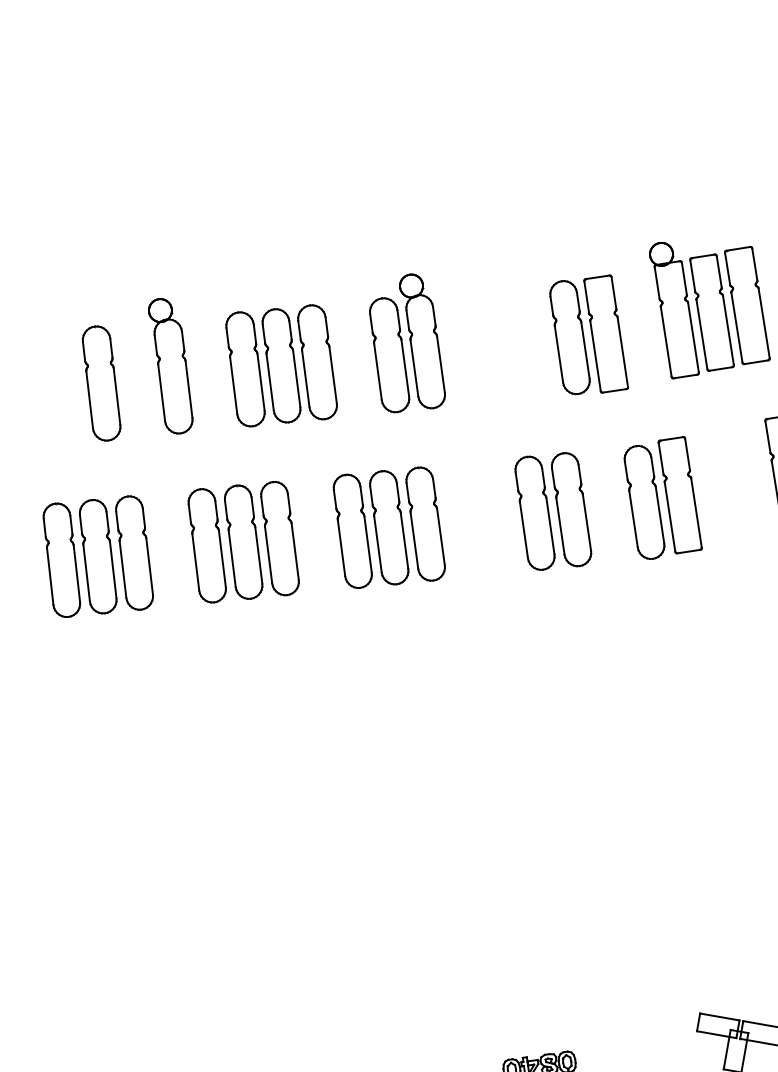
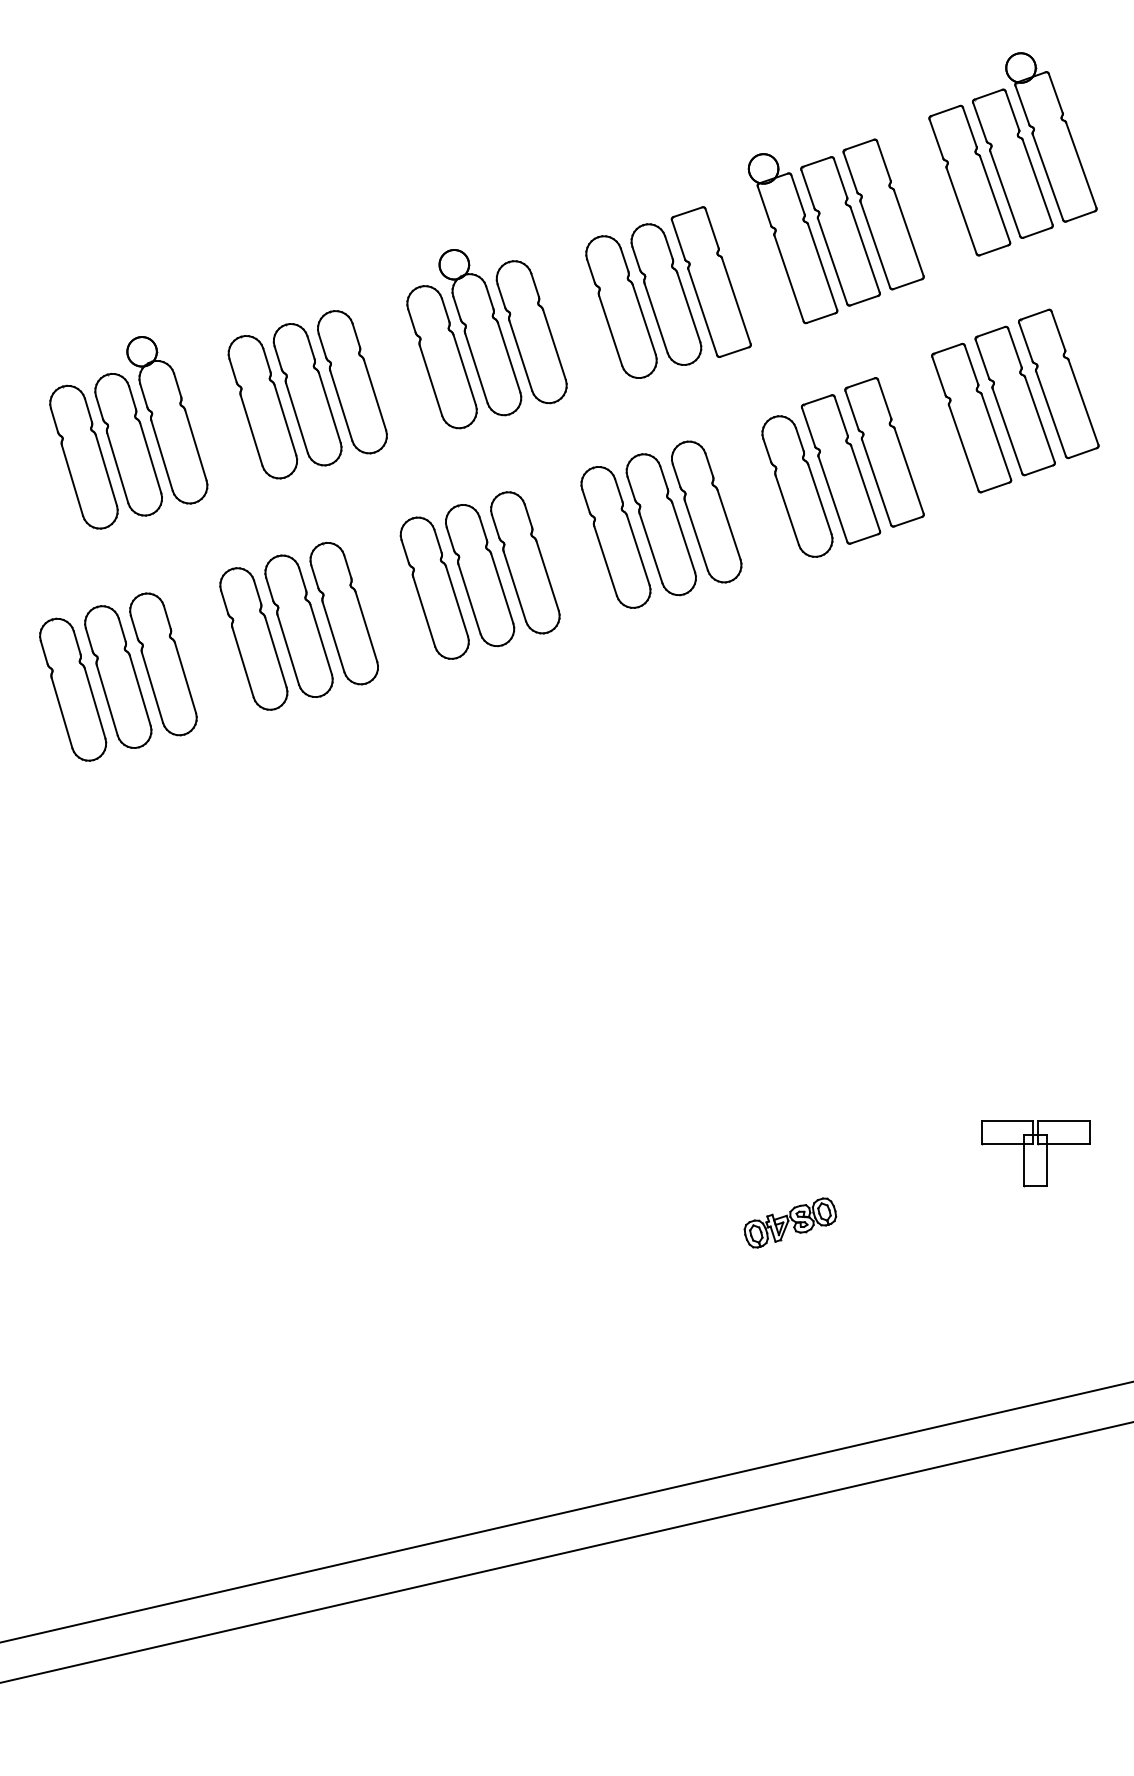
part: (534, 340) -> (621, 306), added
part: (461, 348) -> (531, 332), added
part: (137, 379) -> (128, 444), added
part: (715, 488) -> (884, 452), added
part: (498, 516) -> (615, 537), added

